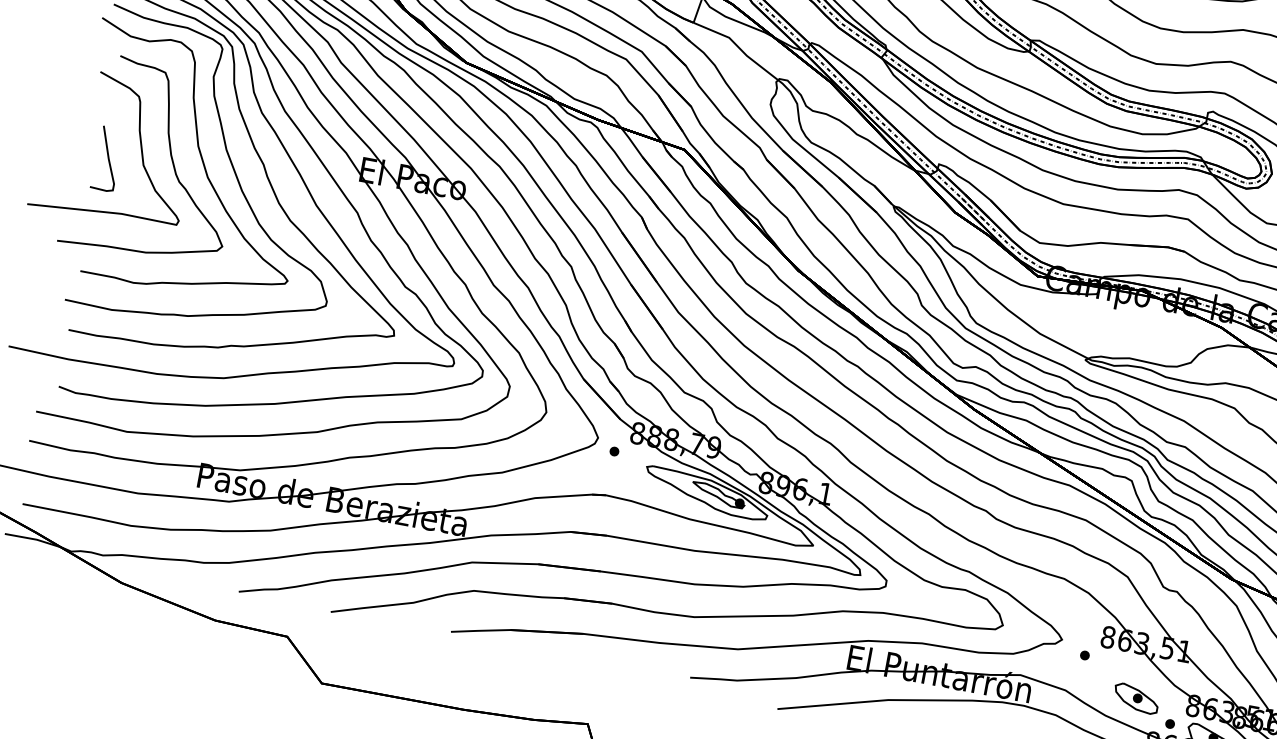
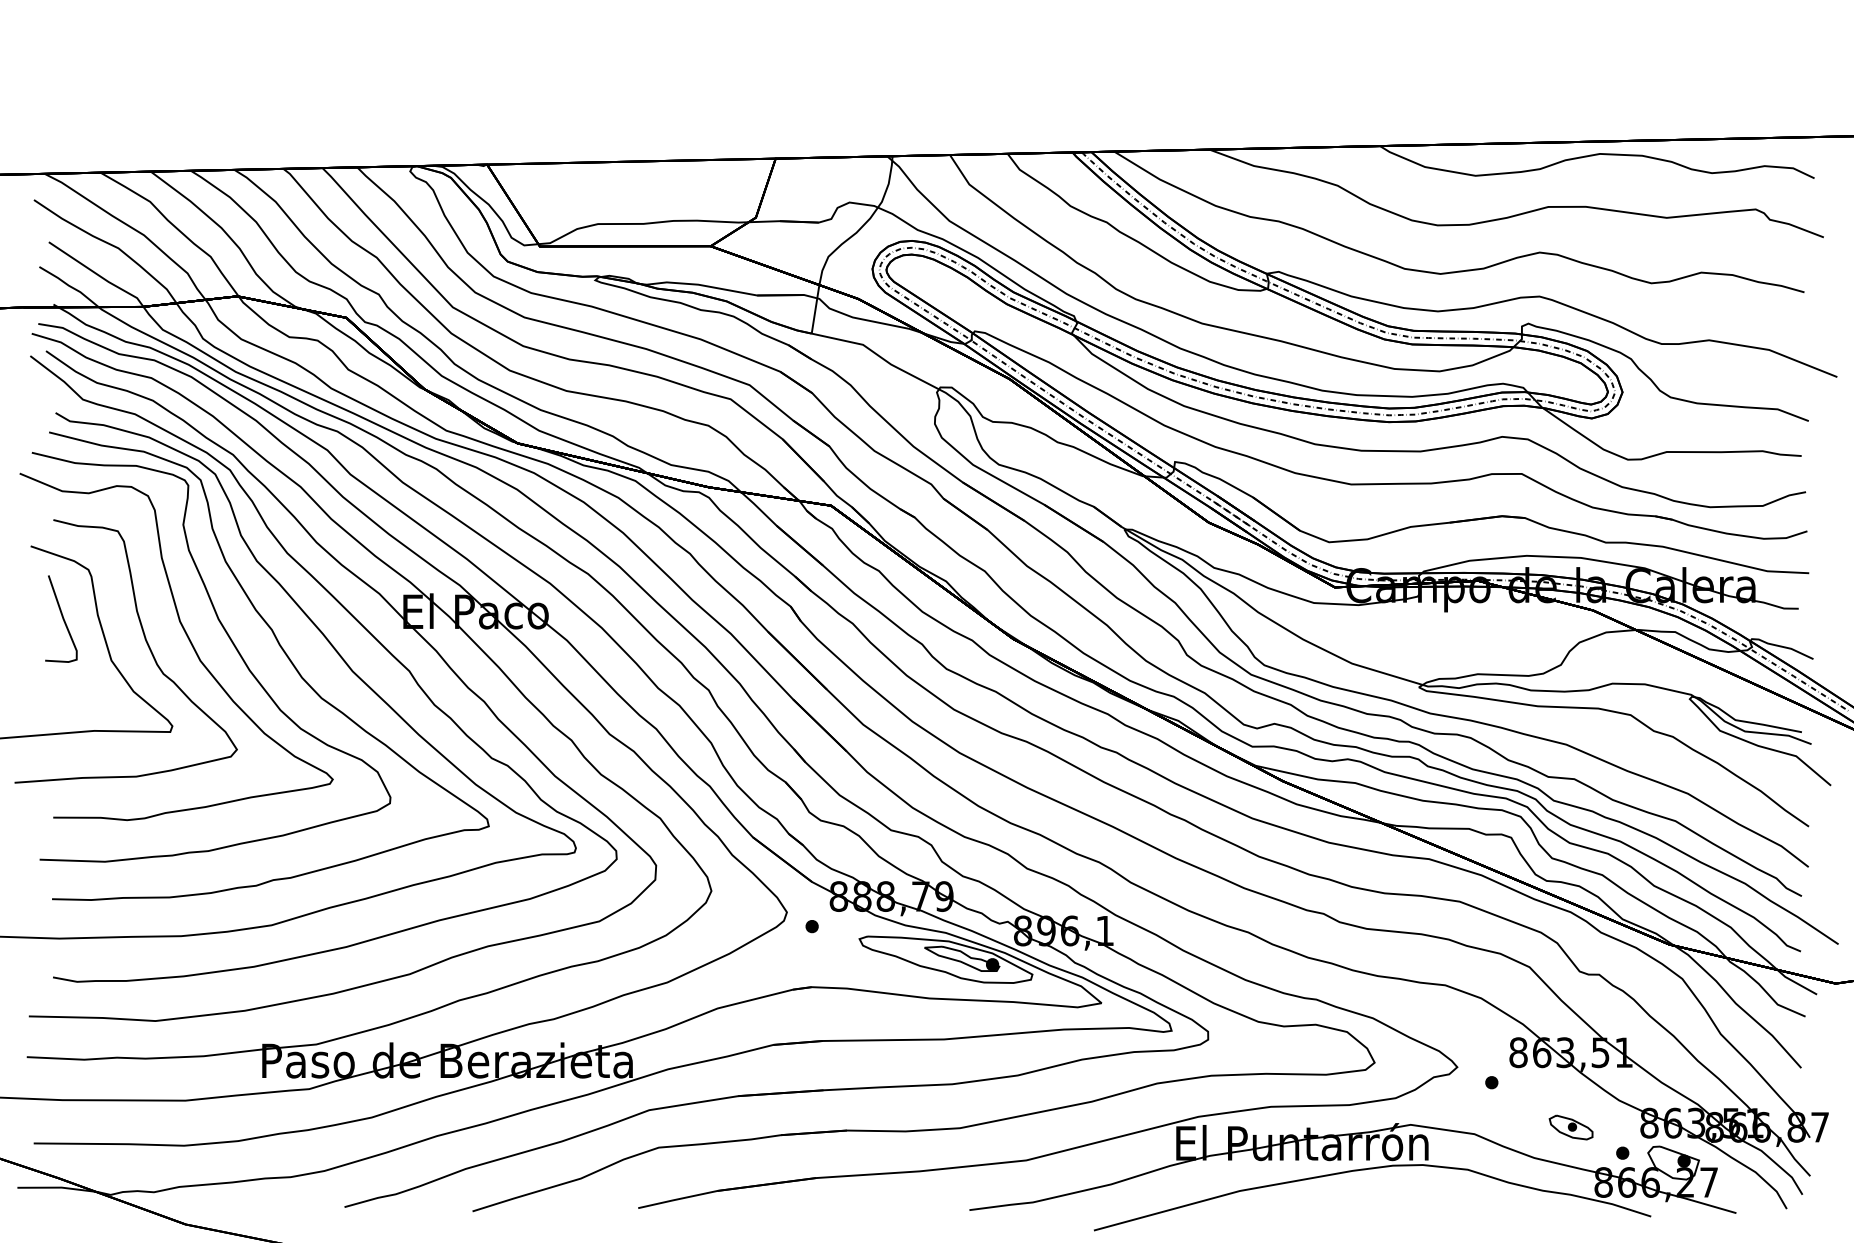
curve: (108, 158) -> (62, 618), moved
part: (1135, 698) -> (1570, 1127), size x0.7

